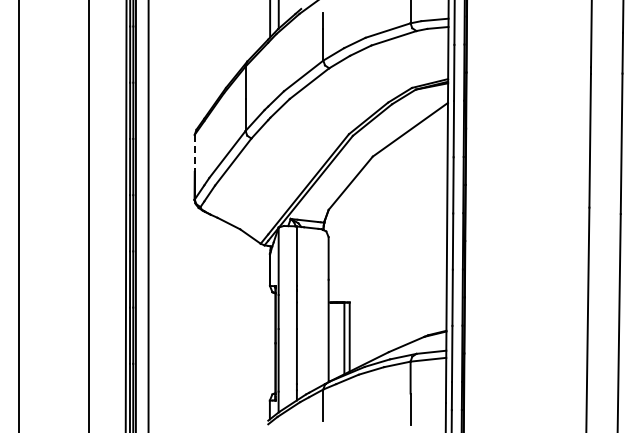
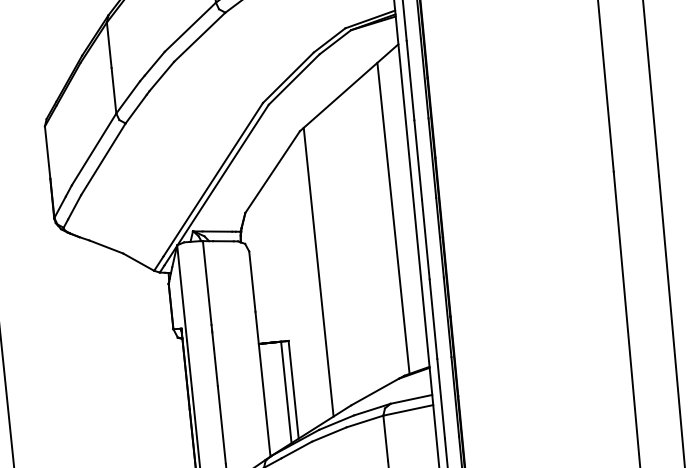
line: (194, 153) -> (47, 152), dashed -> solid
line: (431, 224) -> (392, 218), added
line: (375, 256) -> (318, 272), added

